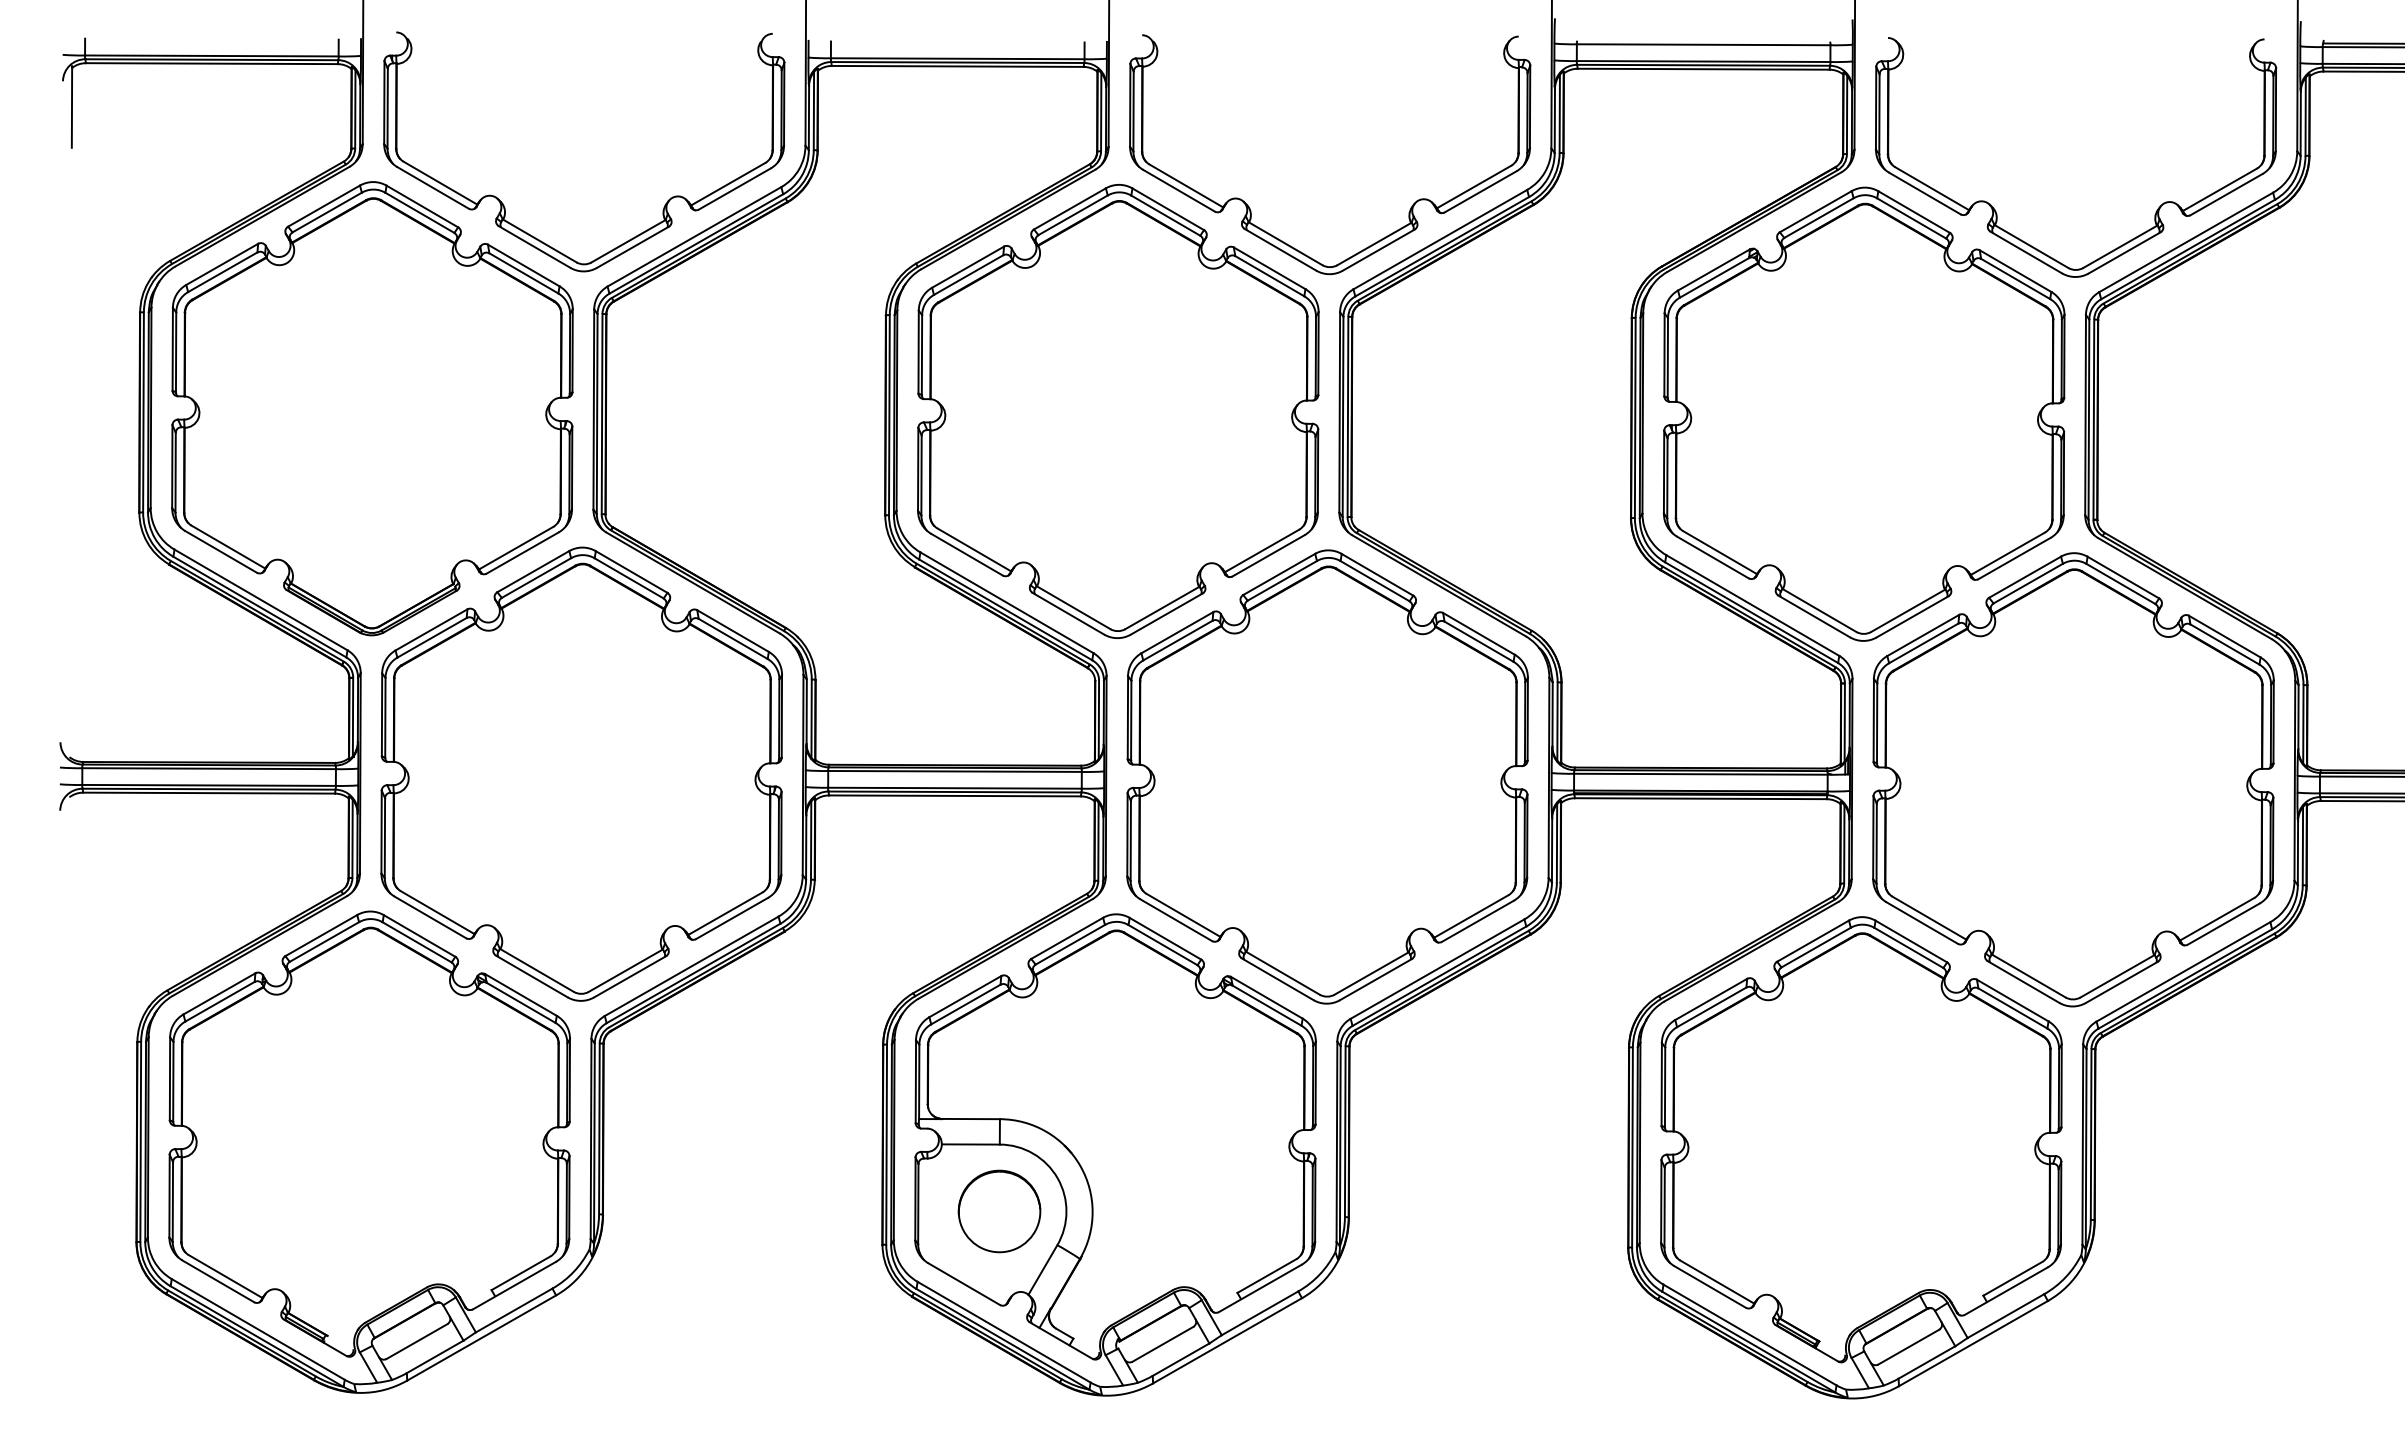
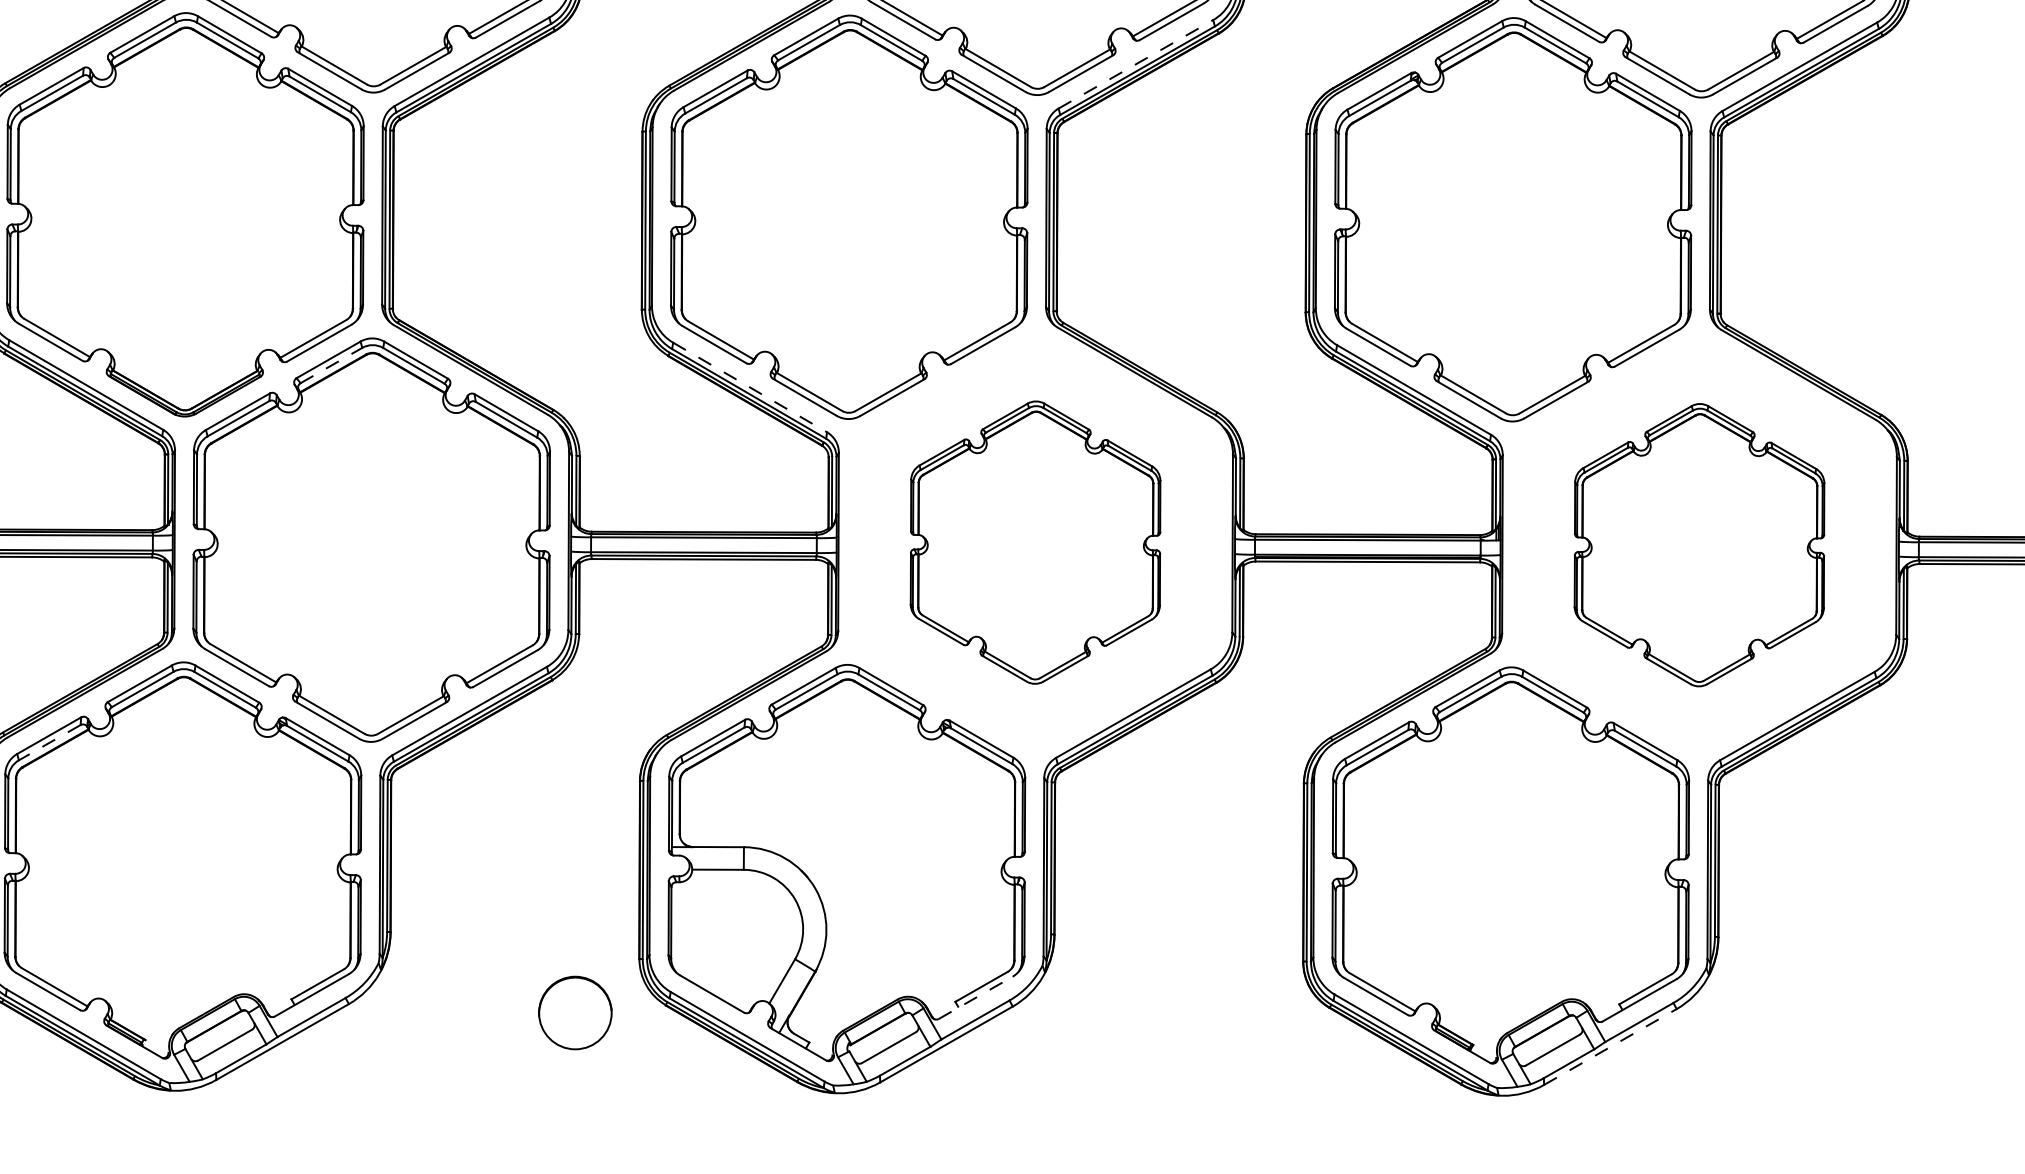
line: (1440, 239) -> (1136, 64), solid -> dashed
line: (536, 578) -> (331, 365), solid -> dashed
line: (1007, 603) -> (750, 388), solid -> dashed
part: (1327, 776) -> (1035, 542), size x0.7
part: (2073, 779) -> (1699, 544), size x0.7
line: (220, 1001) -> (50, 742), solid -> dashed
part: (999, 1211) -> (575, 1013), moved
line: (1260, 1288) -> (975, 997), solid -> dashed
line: (1973, 1343) -> (1610, 1046), solid -> dashed

